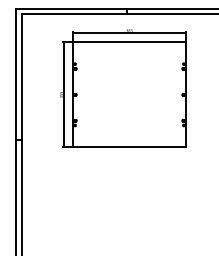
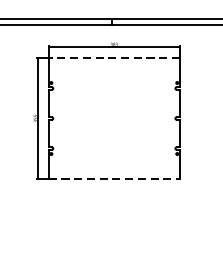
line: (129, 42) -> (114, 57), solid -> dashed
line: (129, 147) -> (114, 179), solid -> dashed

